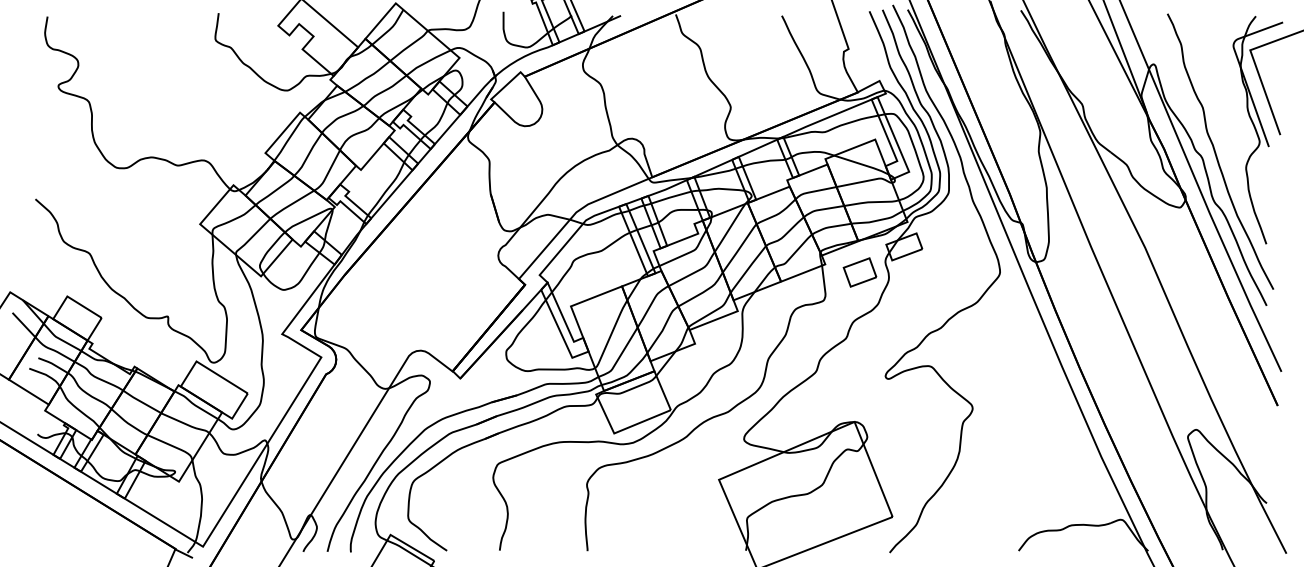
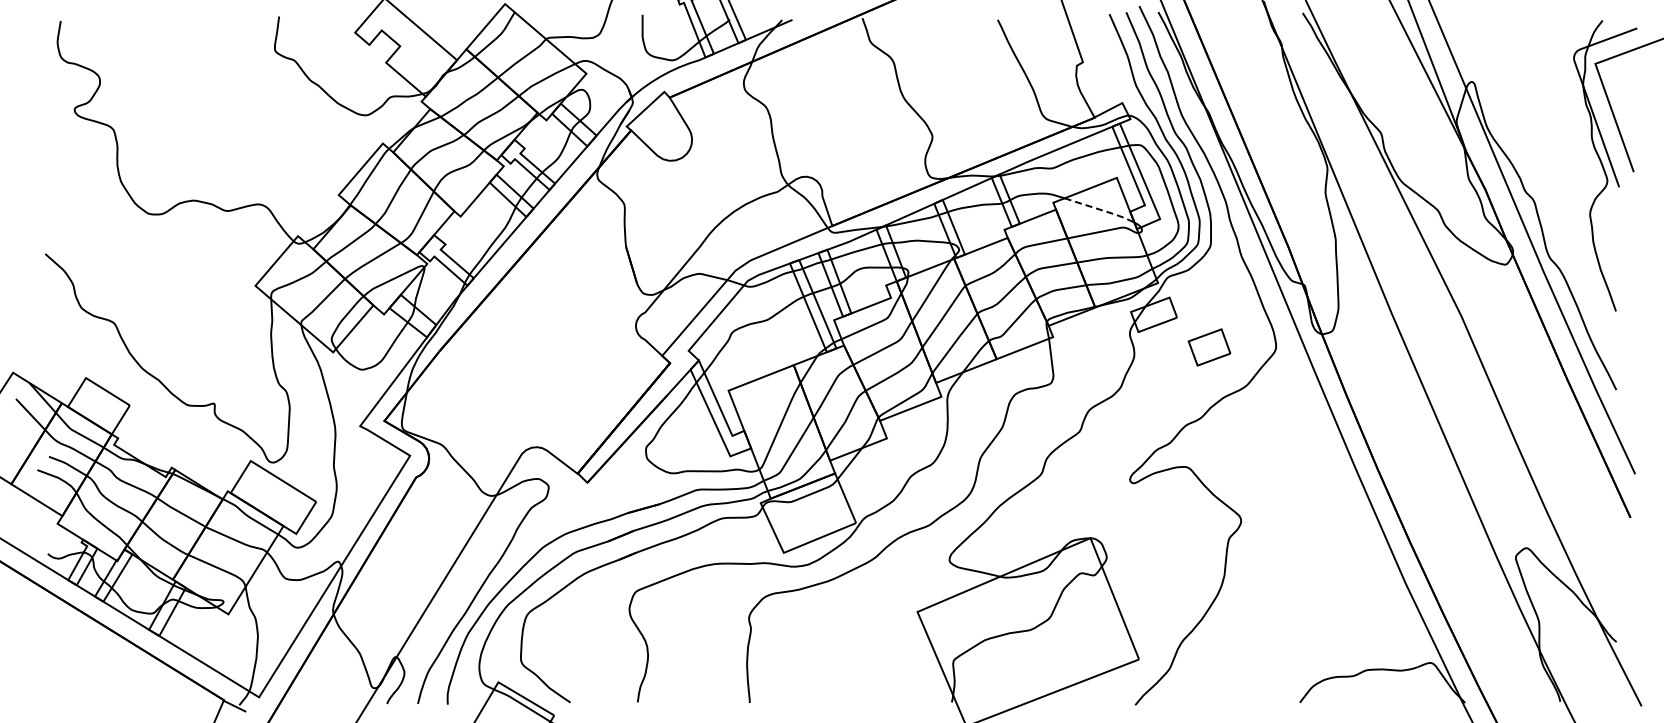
curve: (1216, 154) -> (1552, 196), removed
line: (863, 165) -> (1101, 210), solid -> dashed
part: (859, 272) -> (1208, 347), moved

